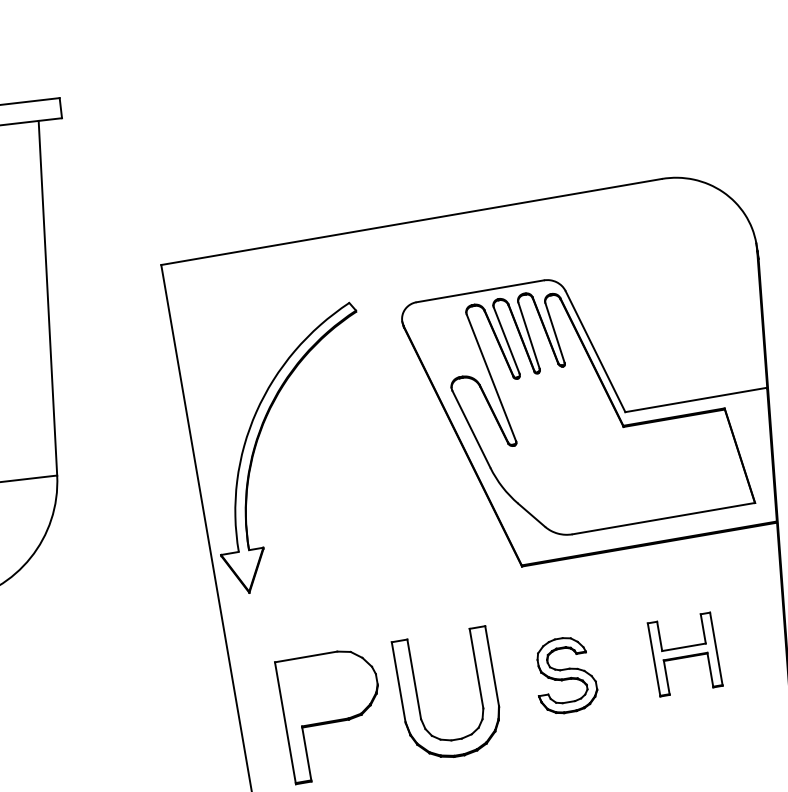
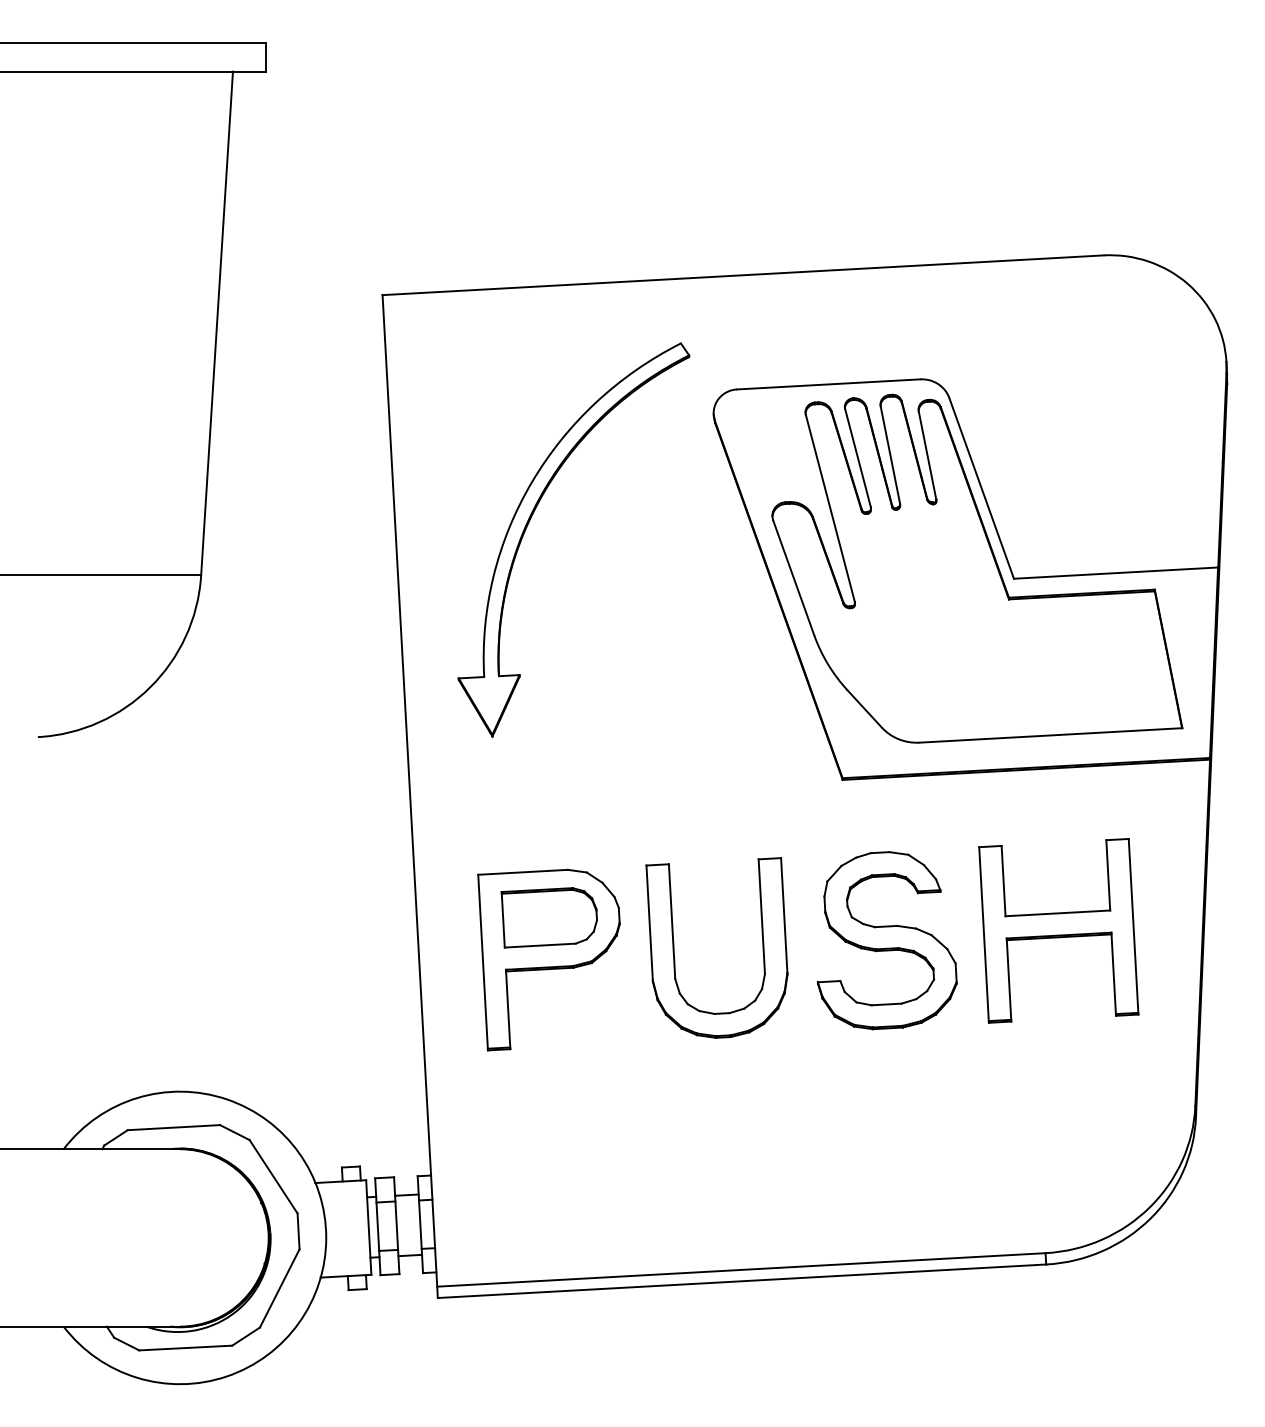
part: (259, 437) -> (531, 518), moved
part: (684, 654) -> (1058, 930), size x1.67
part: (565, 675) -> (886, 940), size x1.67
part: (327, 686) -> (548, 917), added

